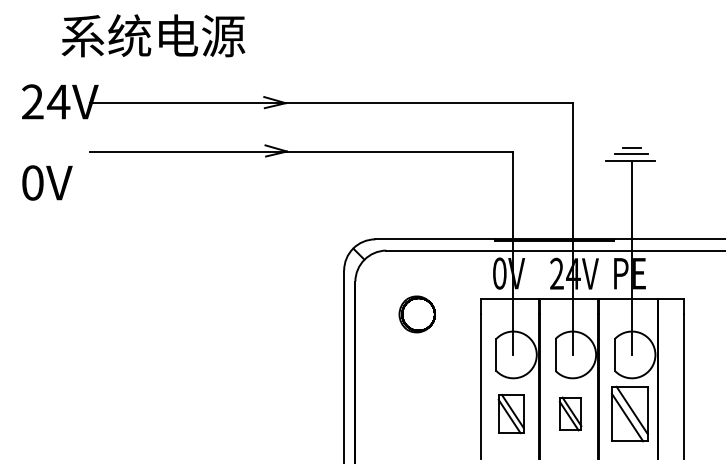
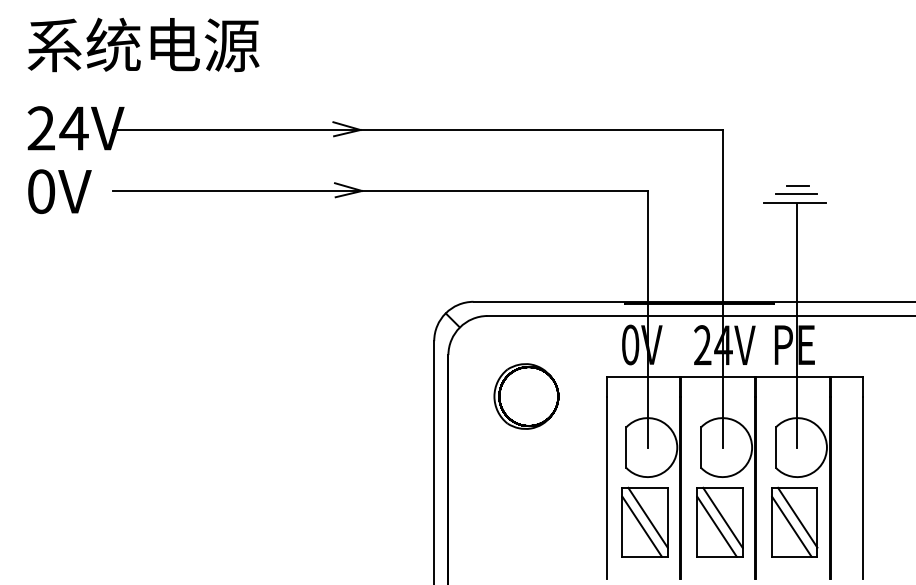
text: (153, 35) -> (143, 44), moved
text: (47, 182) -> (59, 191), moved
part: (417, 314) -> (526, 396), size x1.43
part: (510, 413) -> (644, 521), size x1.43
part: (570, 413) -> (719, 521), size x1.67

